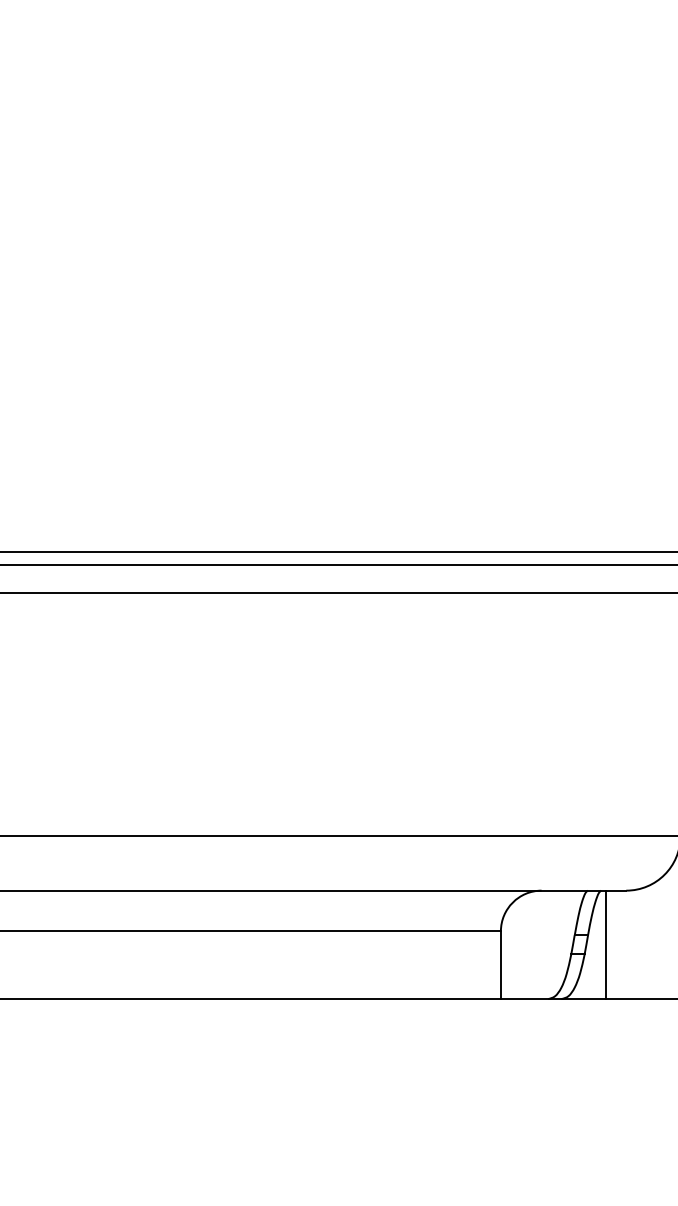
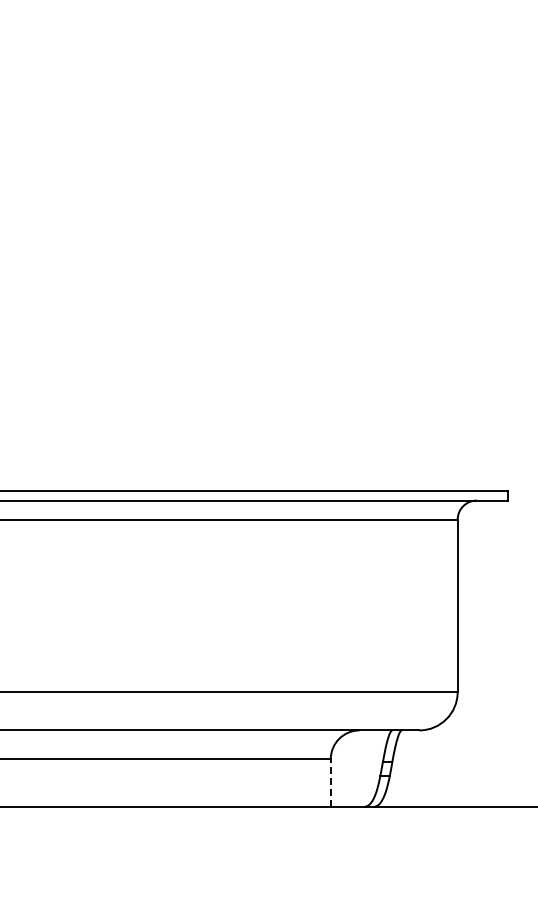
line: (606, 944) -> (405, 768), removed
line: (500, 965) -> (330, 783), solid -> dashed

